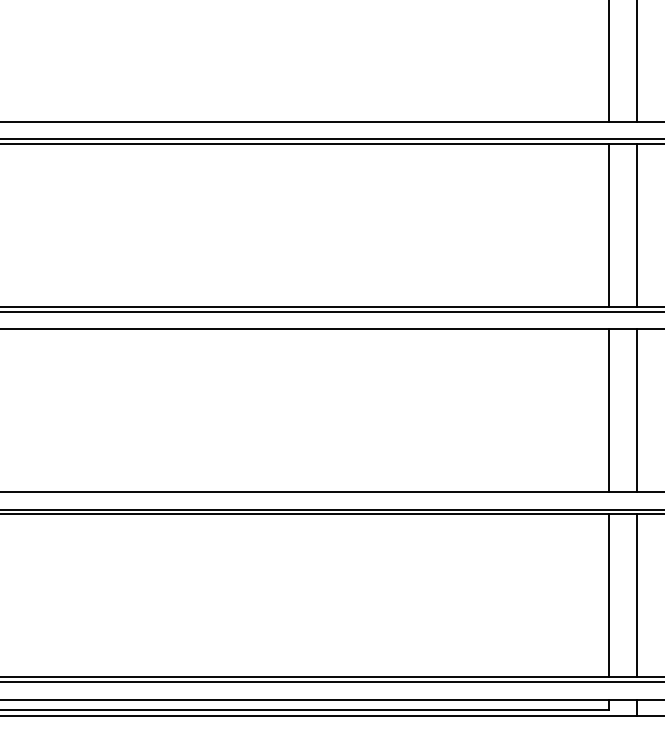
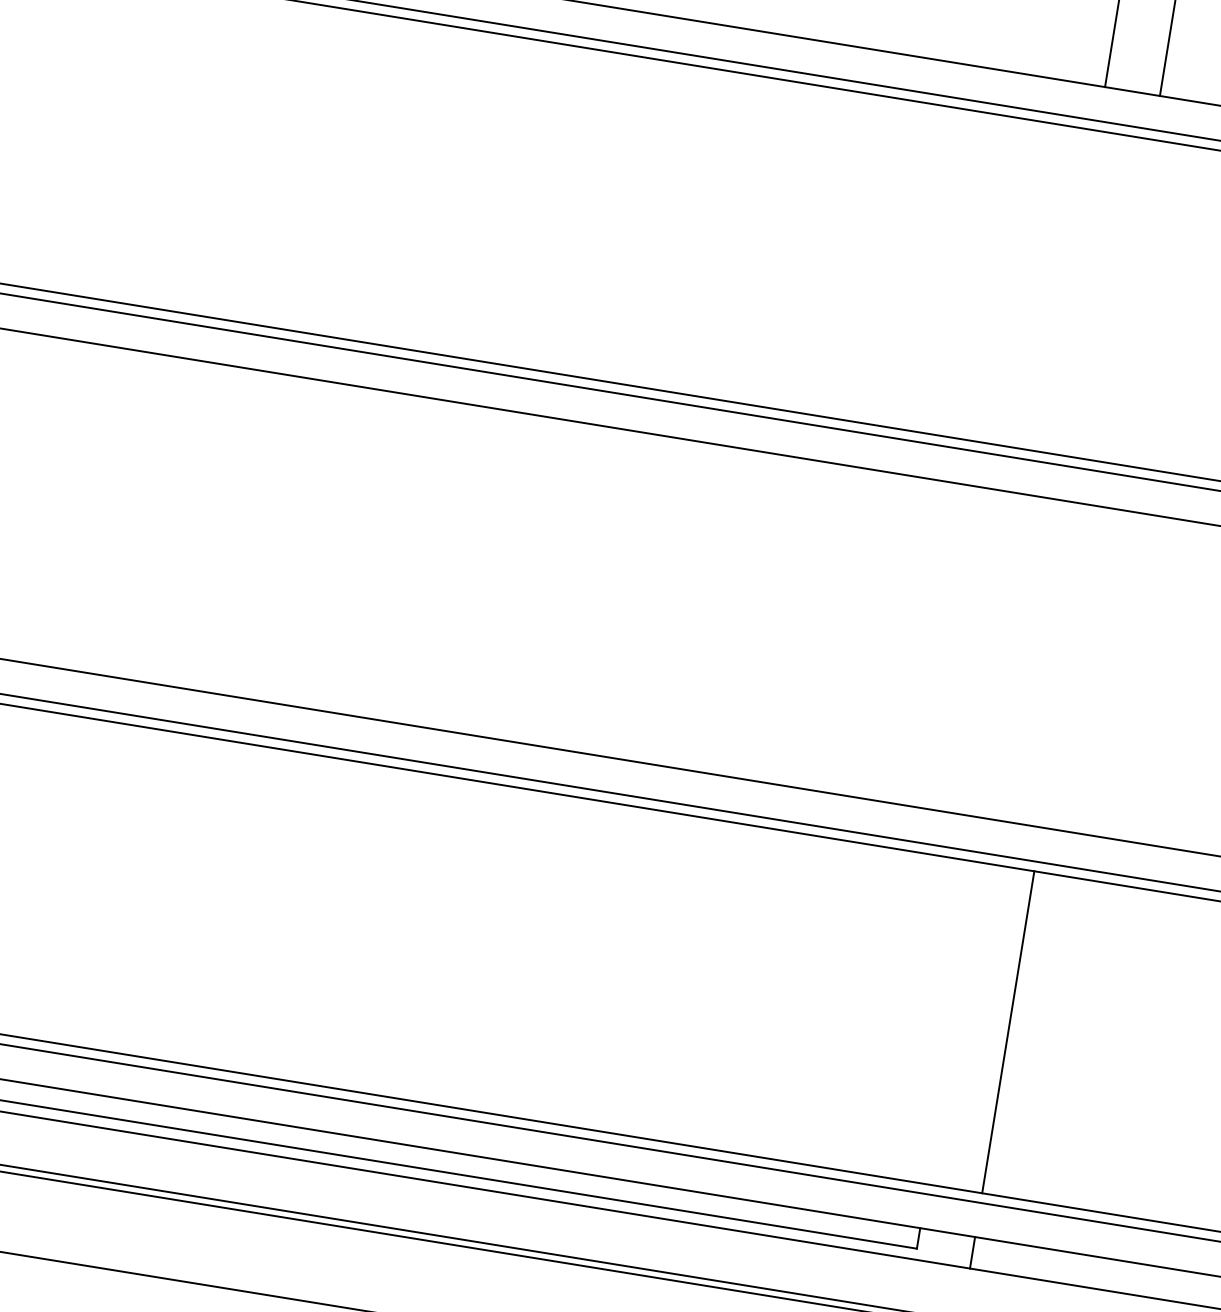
line: (609, 225) -> (1072, 291), removed
line: (637, 225) -> (1127, 300), removed
line: (609, 410) -> (1012, 656), removed
line: (637, 410) -> (1068, 665), removed
line: (609, 595) -> (953, 1022), removed

